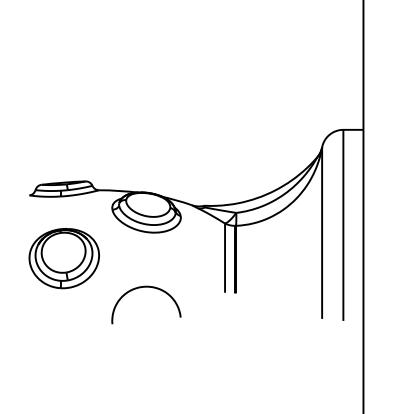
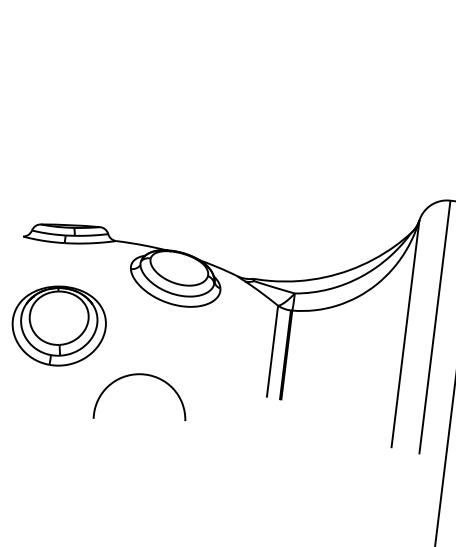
curve: (146, 287) -> (144, 375), moved

